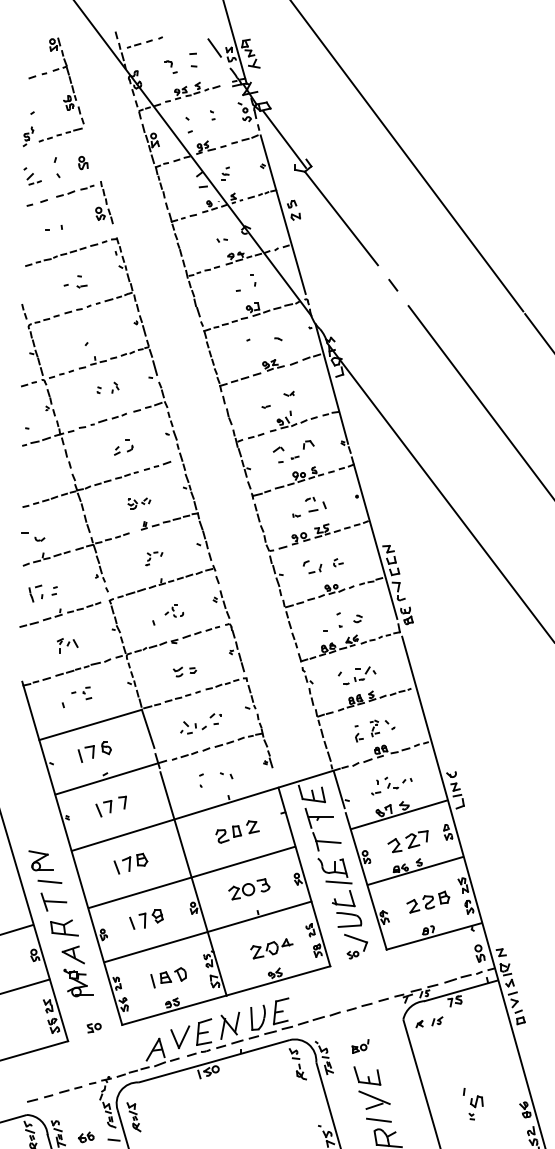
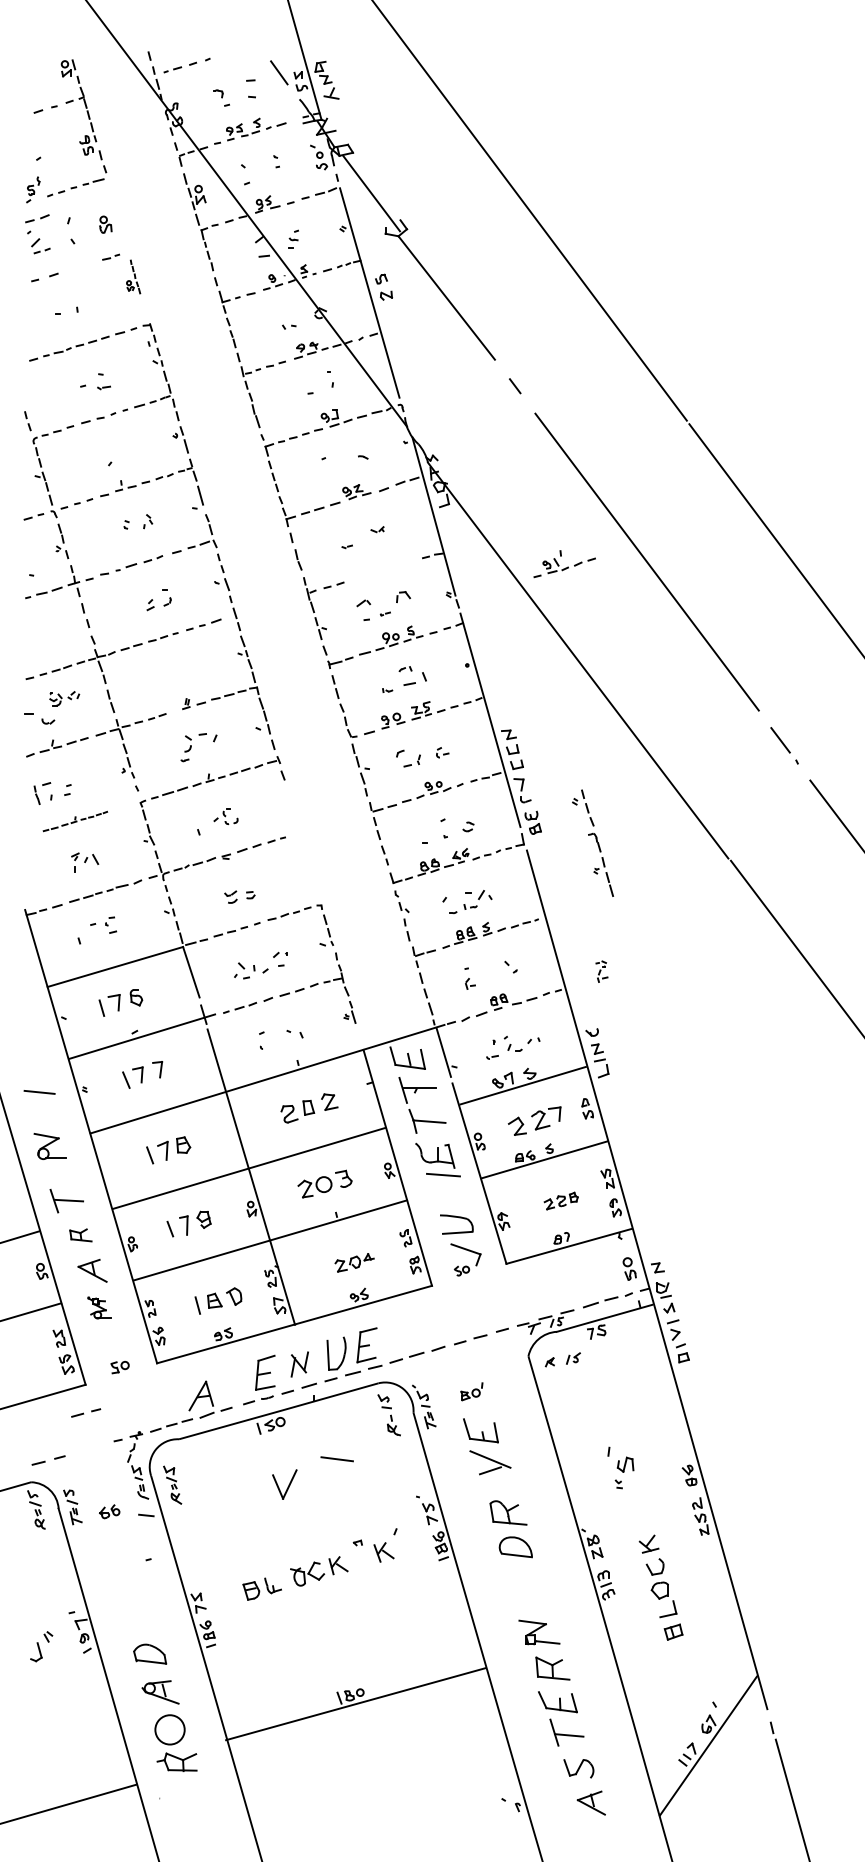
part: (65, 193) -> (37, 218), moved
part: (104, 202) -> (133, 276), size x0.6
part: (293, 421) -> (564, 564), moved
part: (139, 503) -> (64, 698), moved
part: (154, 558) -> (199, 747), size x1.6
part: (60, 614) -> (75, 821), size x0.6
part: (228, 630) -> (592, 842), moved
part: (374, 728) -> (601, 971), moved
line: (49, 882) -> (39, 1092), moved
part: (427, 901) -> (560, 1200), size x0.6
part: (342, 903) -> (448, 1203), removed
part: (64, 928) -> (80, 1235), size x0.6
part: (271, 948) -> (354, 1262), size x0.7
part: (78, 982) -> (99, 1307), size x0.6
part: (230, 1025) -> (299, 1364), size x0.7
part: (180, 1037) -> (284, 1484), moved
part: (71, 1089) -> (86, 1412), moved
line: (378, 1120) -> (336, 1459), moved

